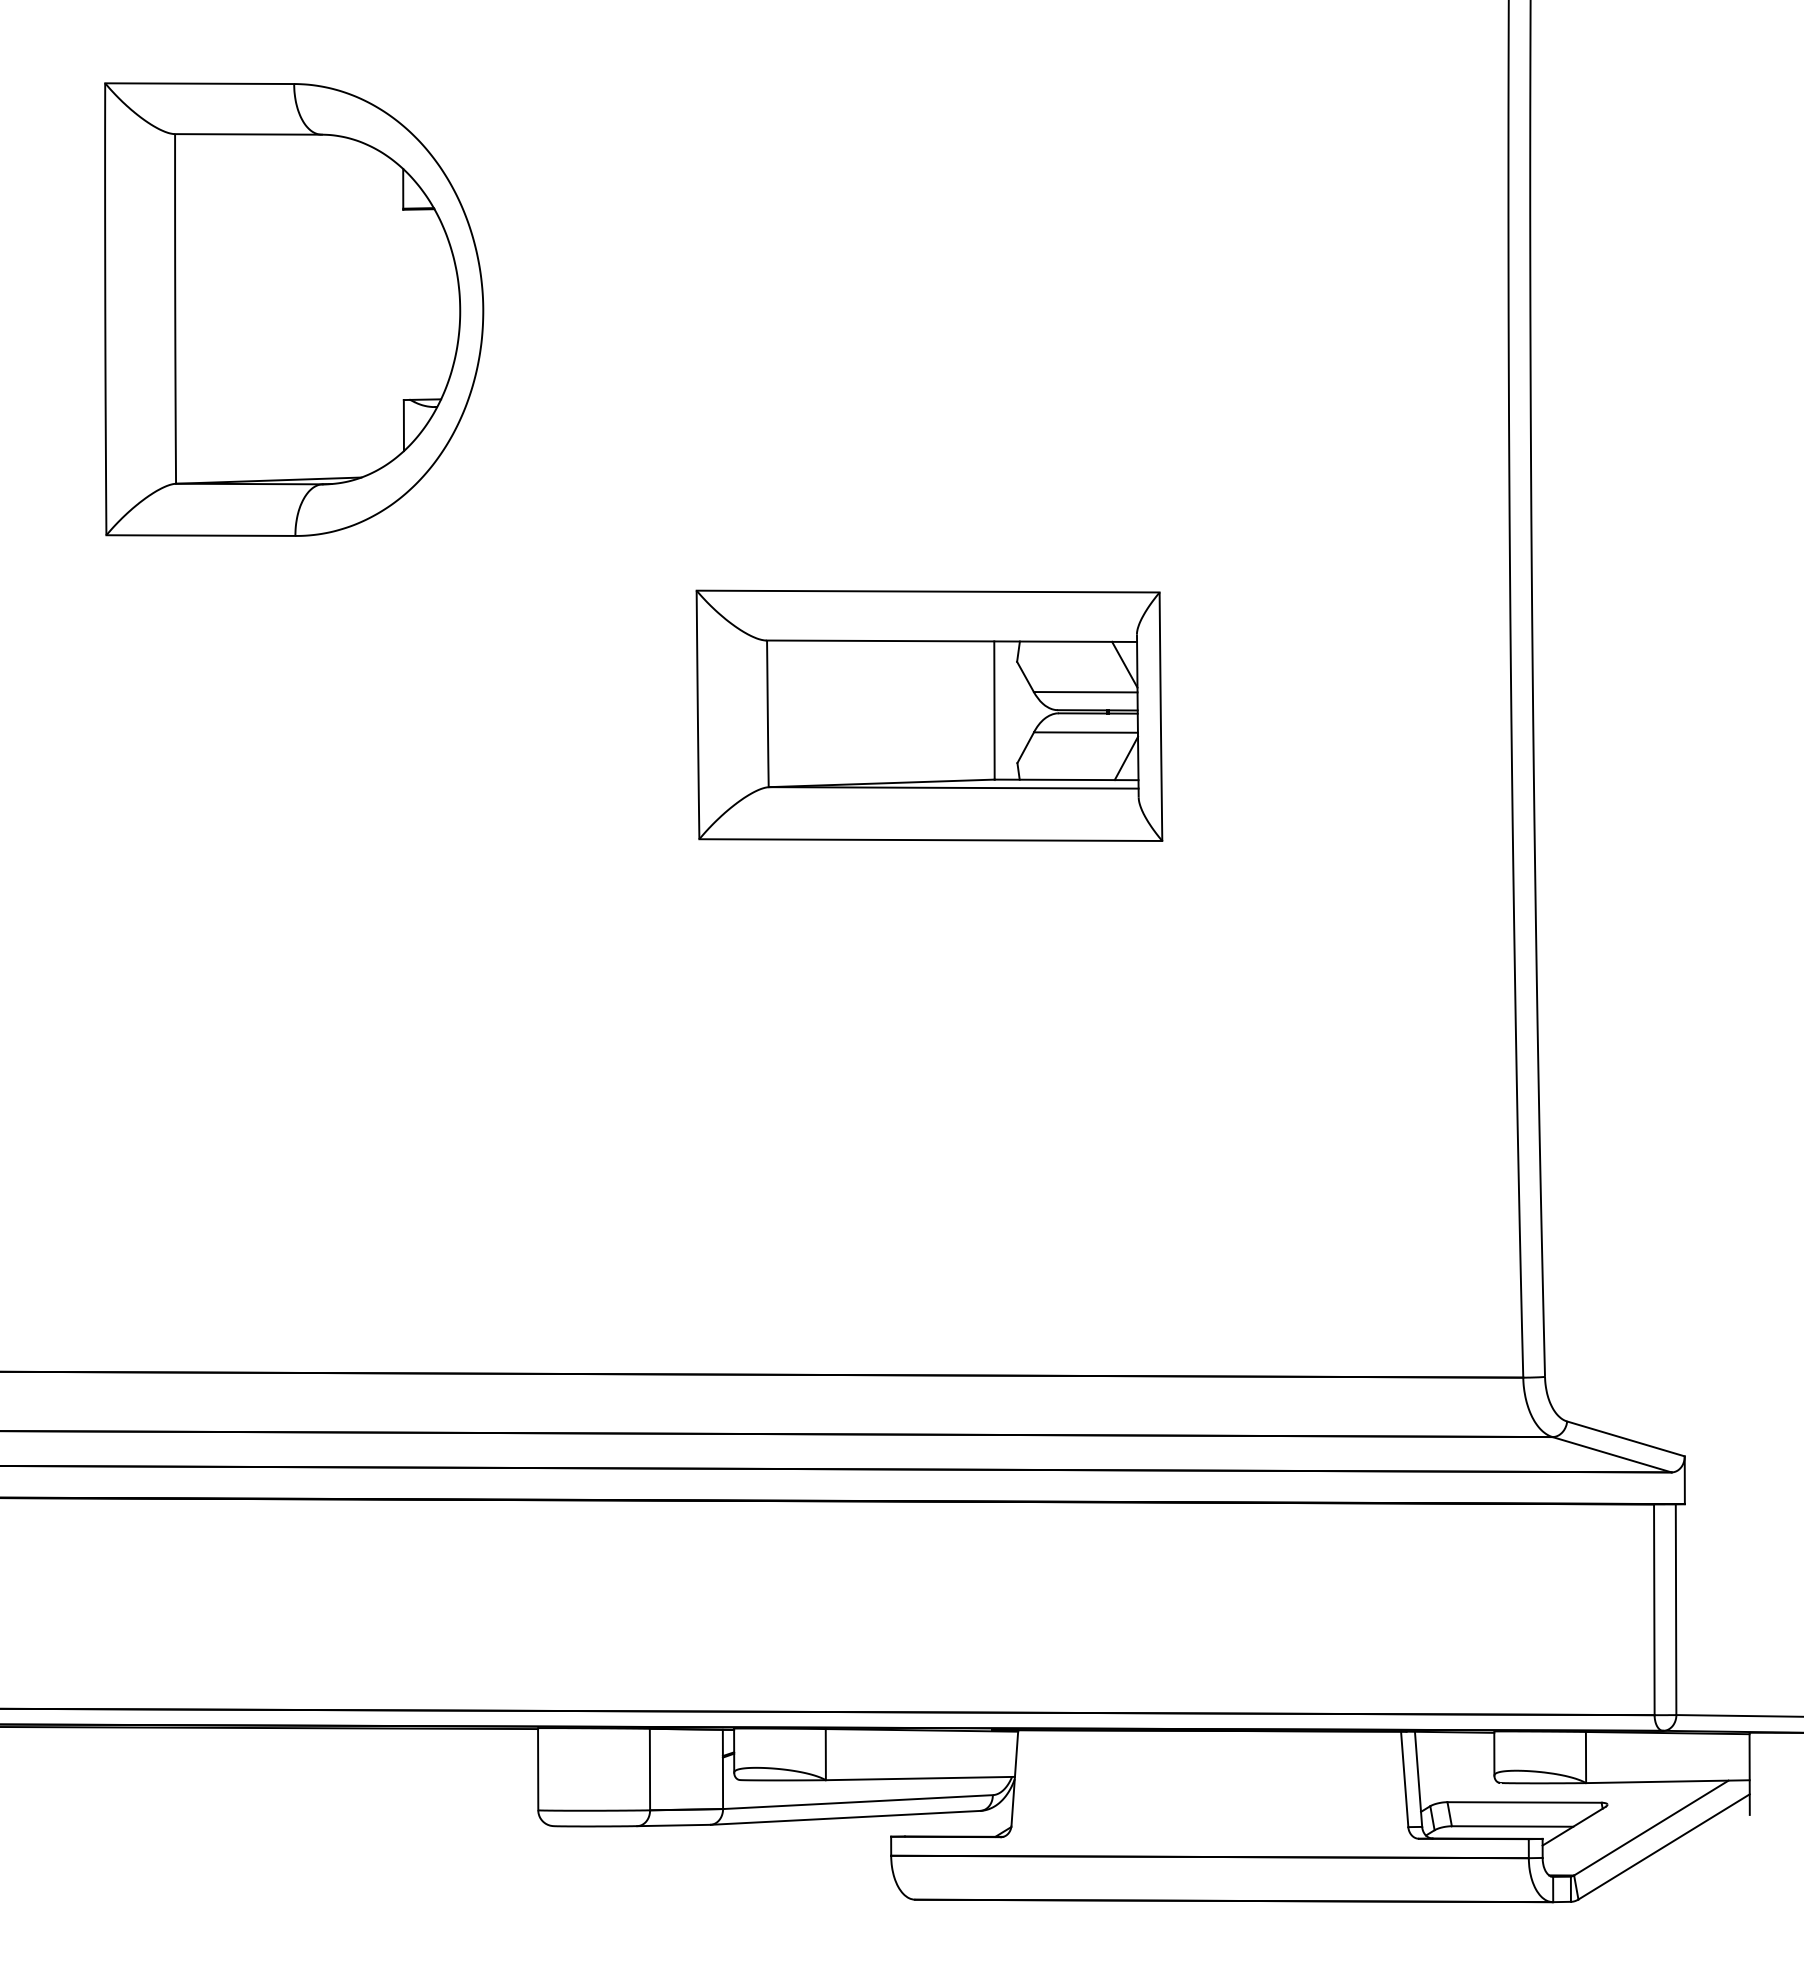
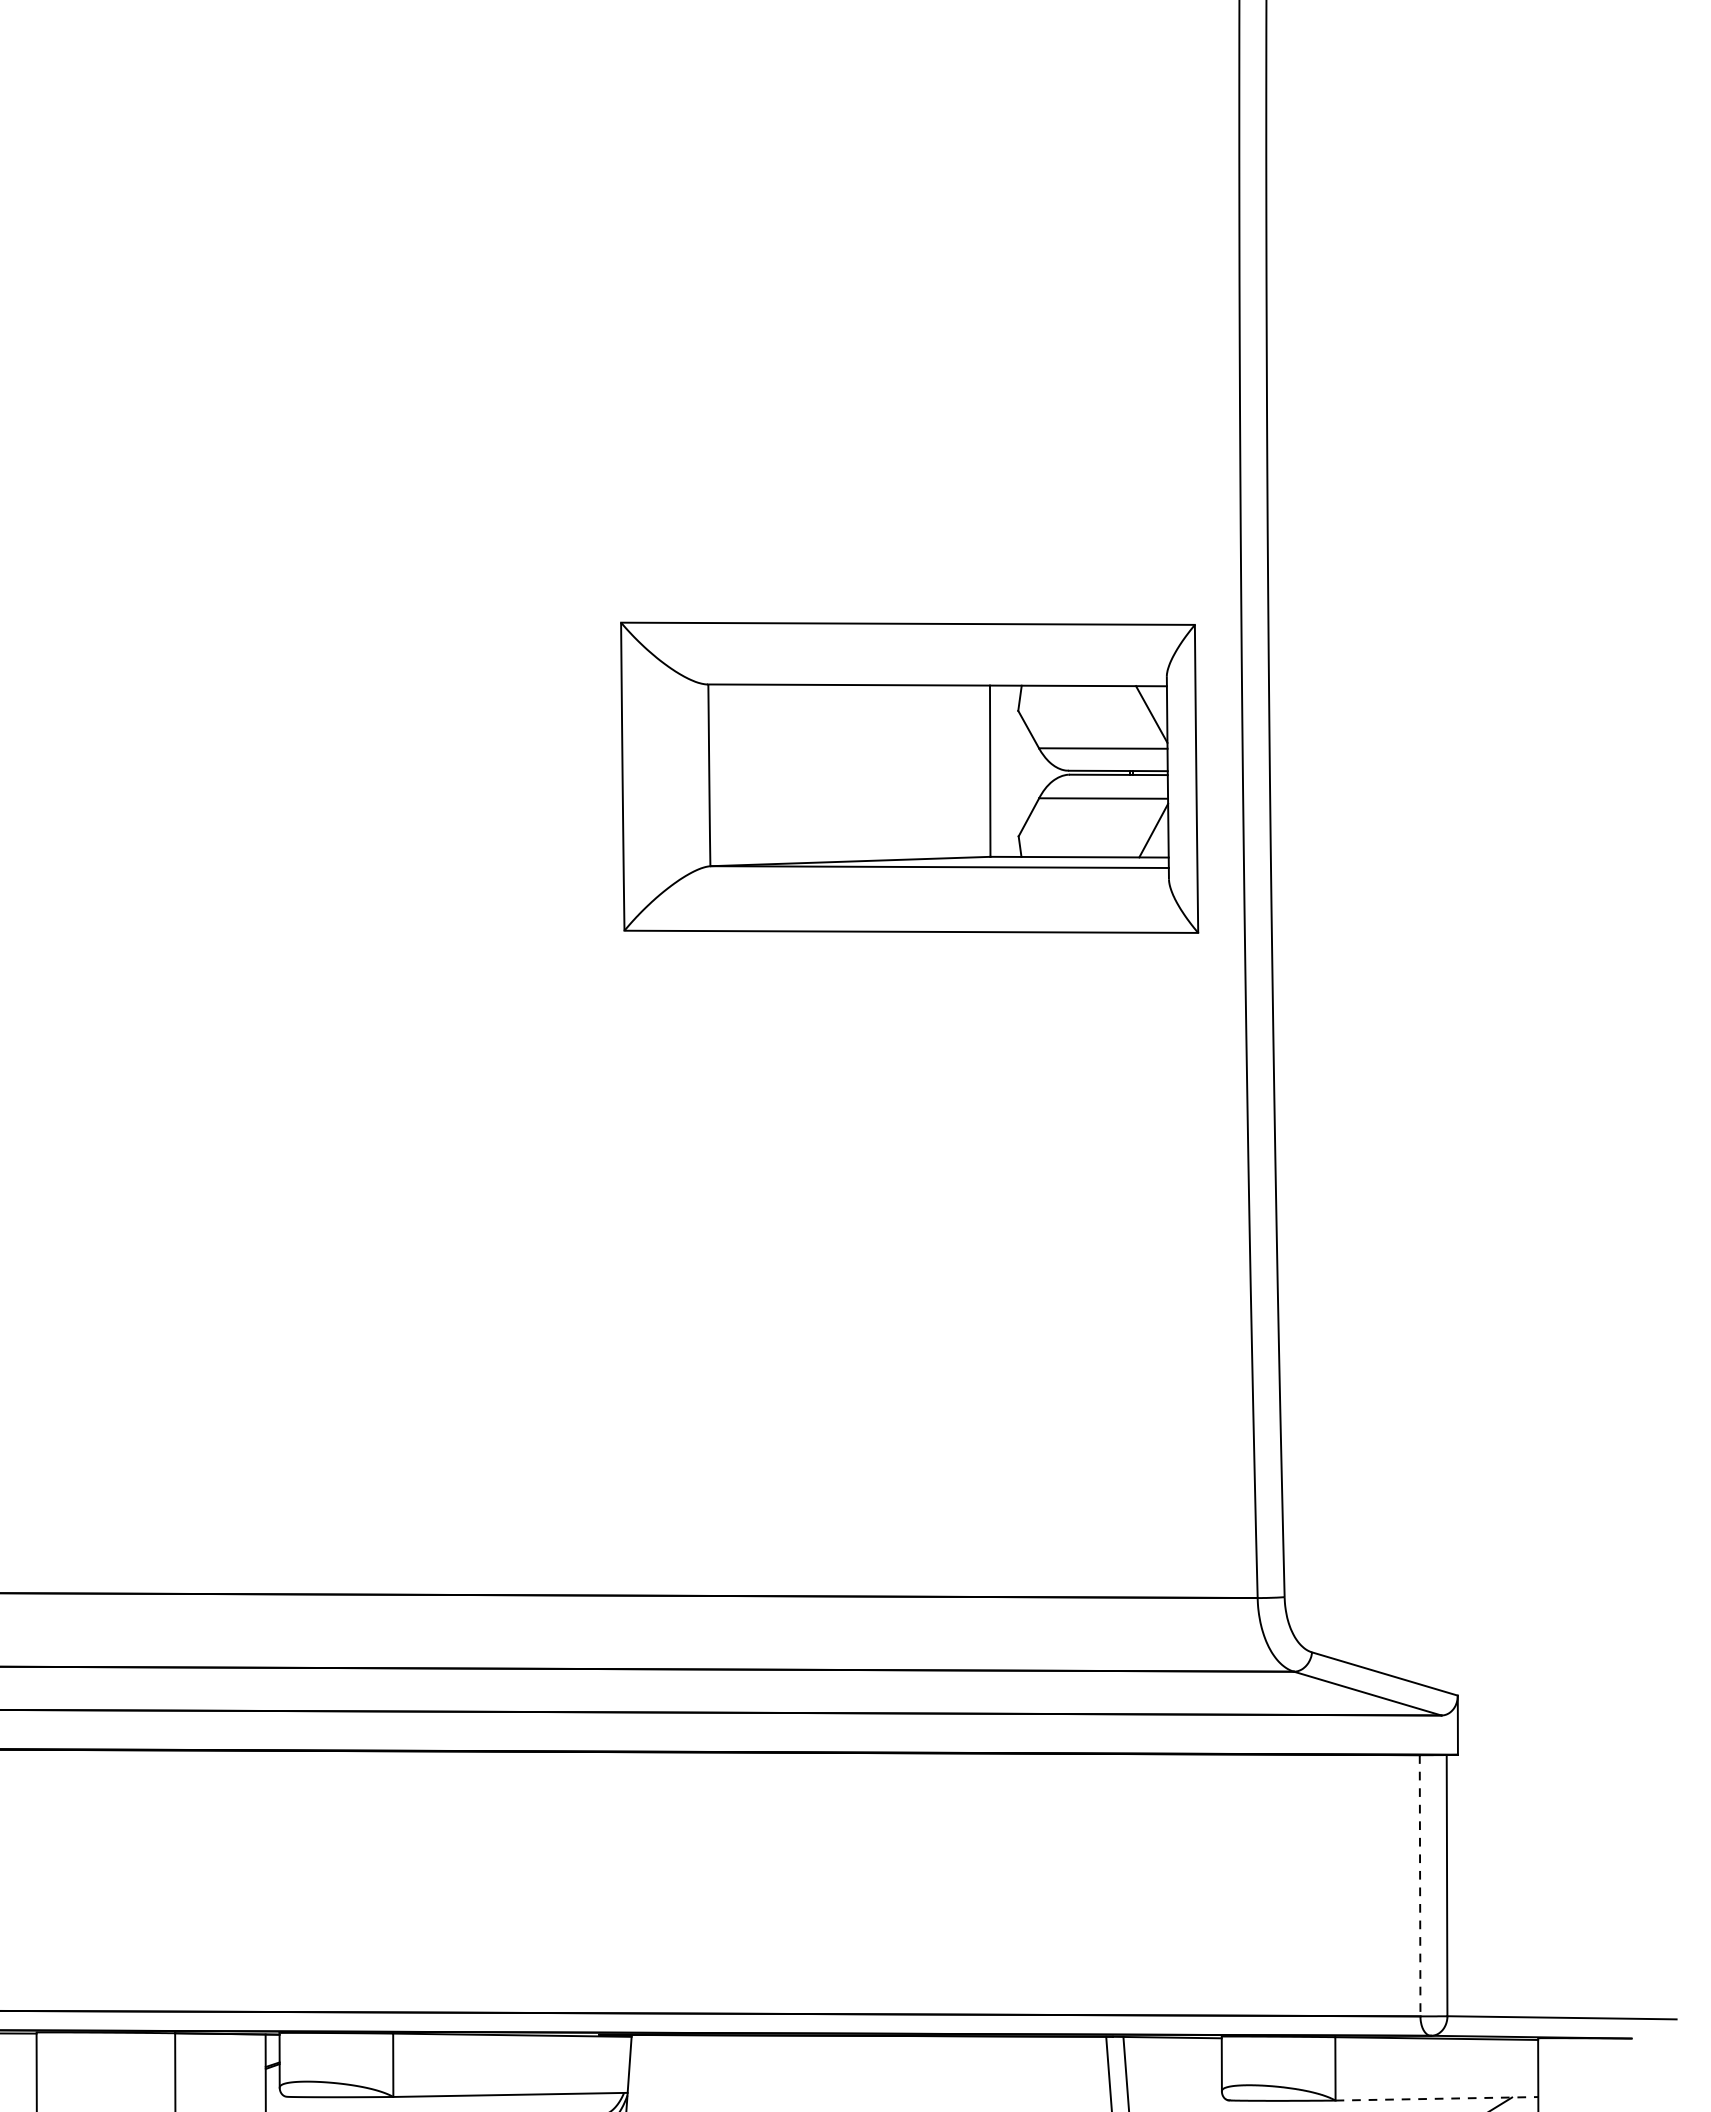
part: (929, 715) -> (909, 777), moved
line: (1654, 1610) -> (1420, 1886), solid -> dashed
line: (1667, 1781) -> (1436, 2098), solid -> dashed

